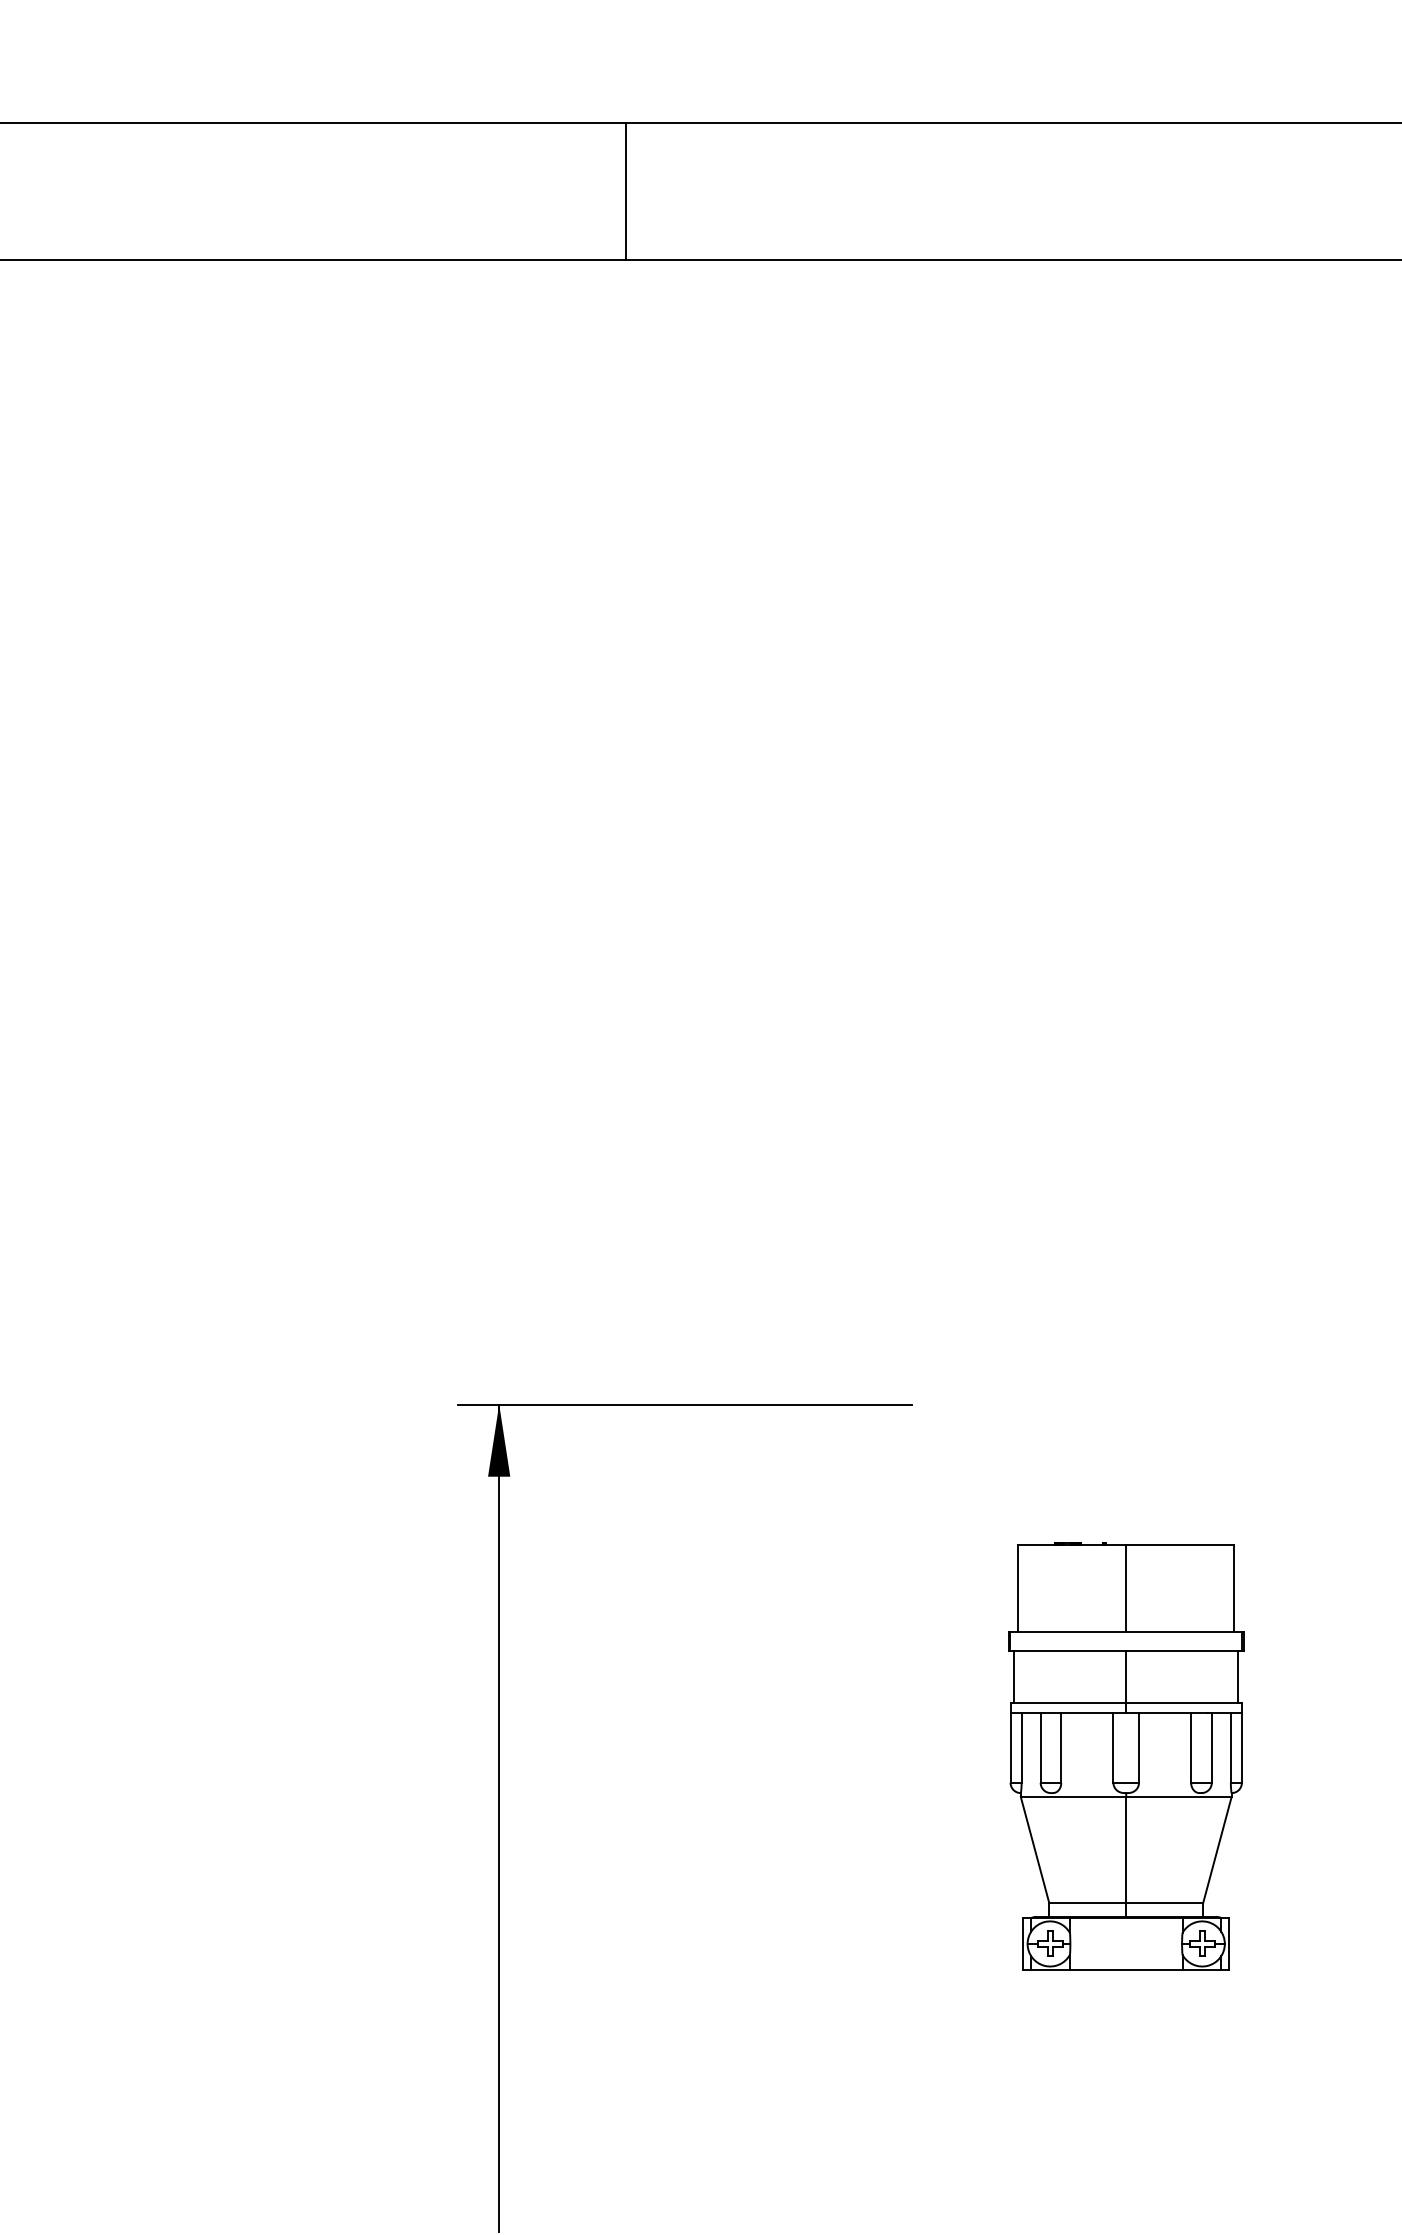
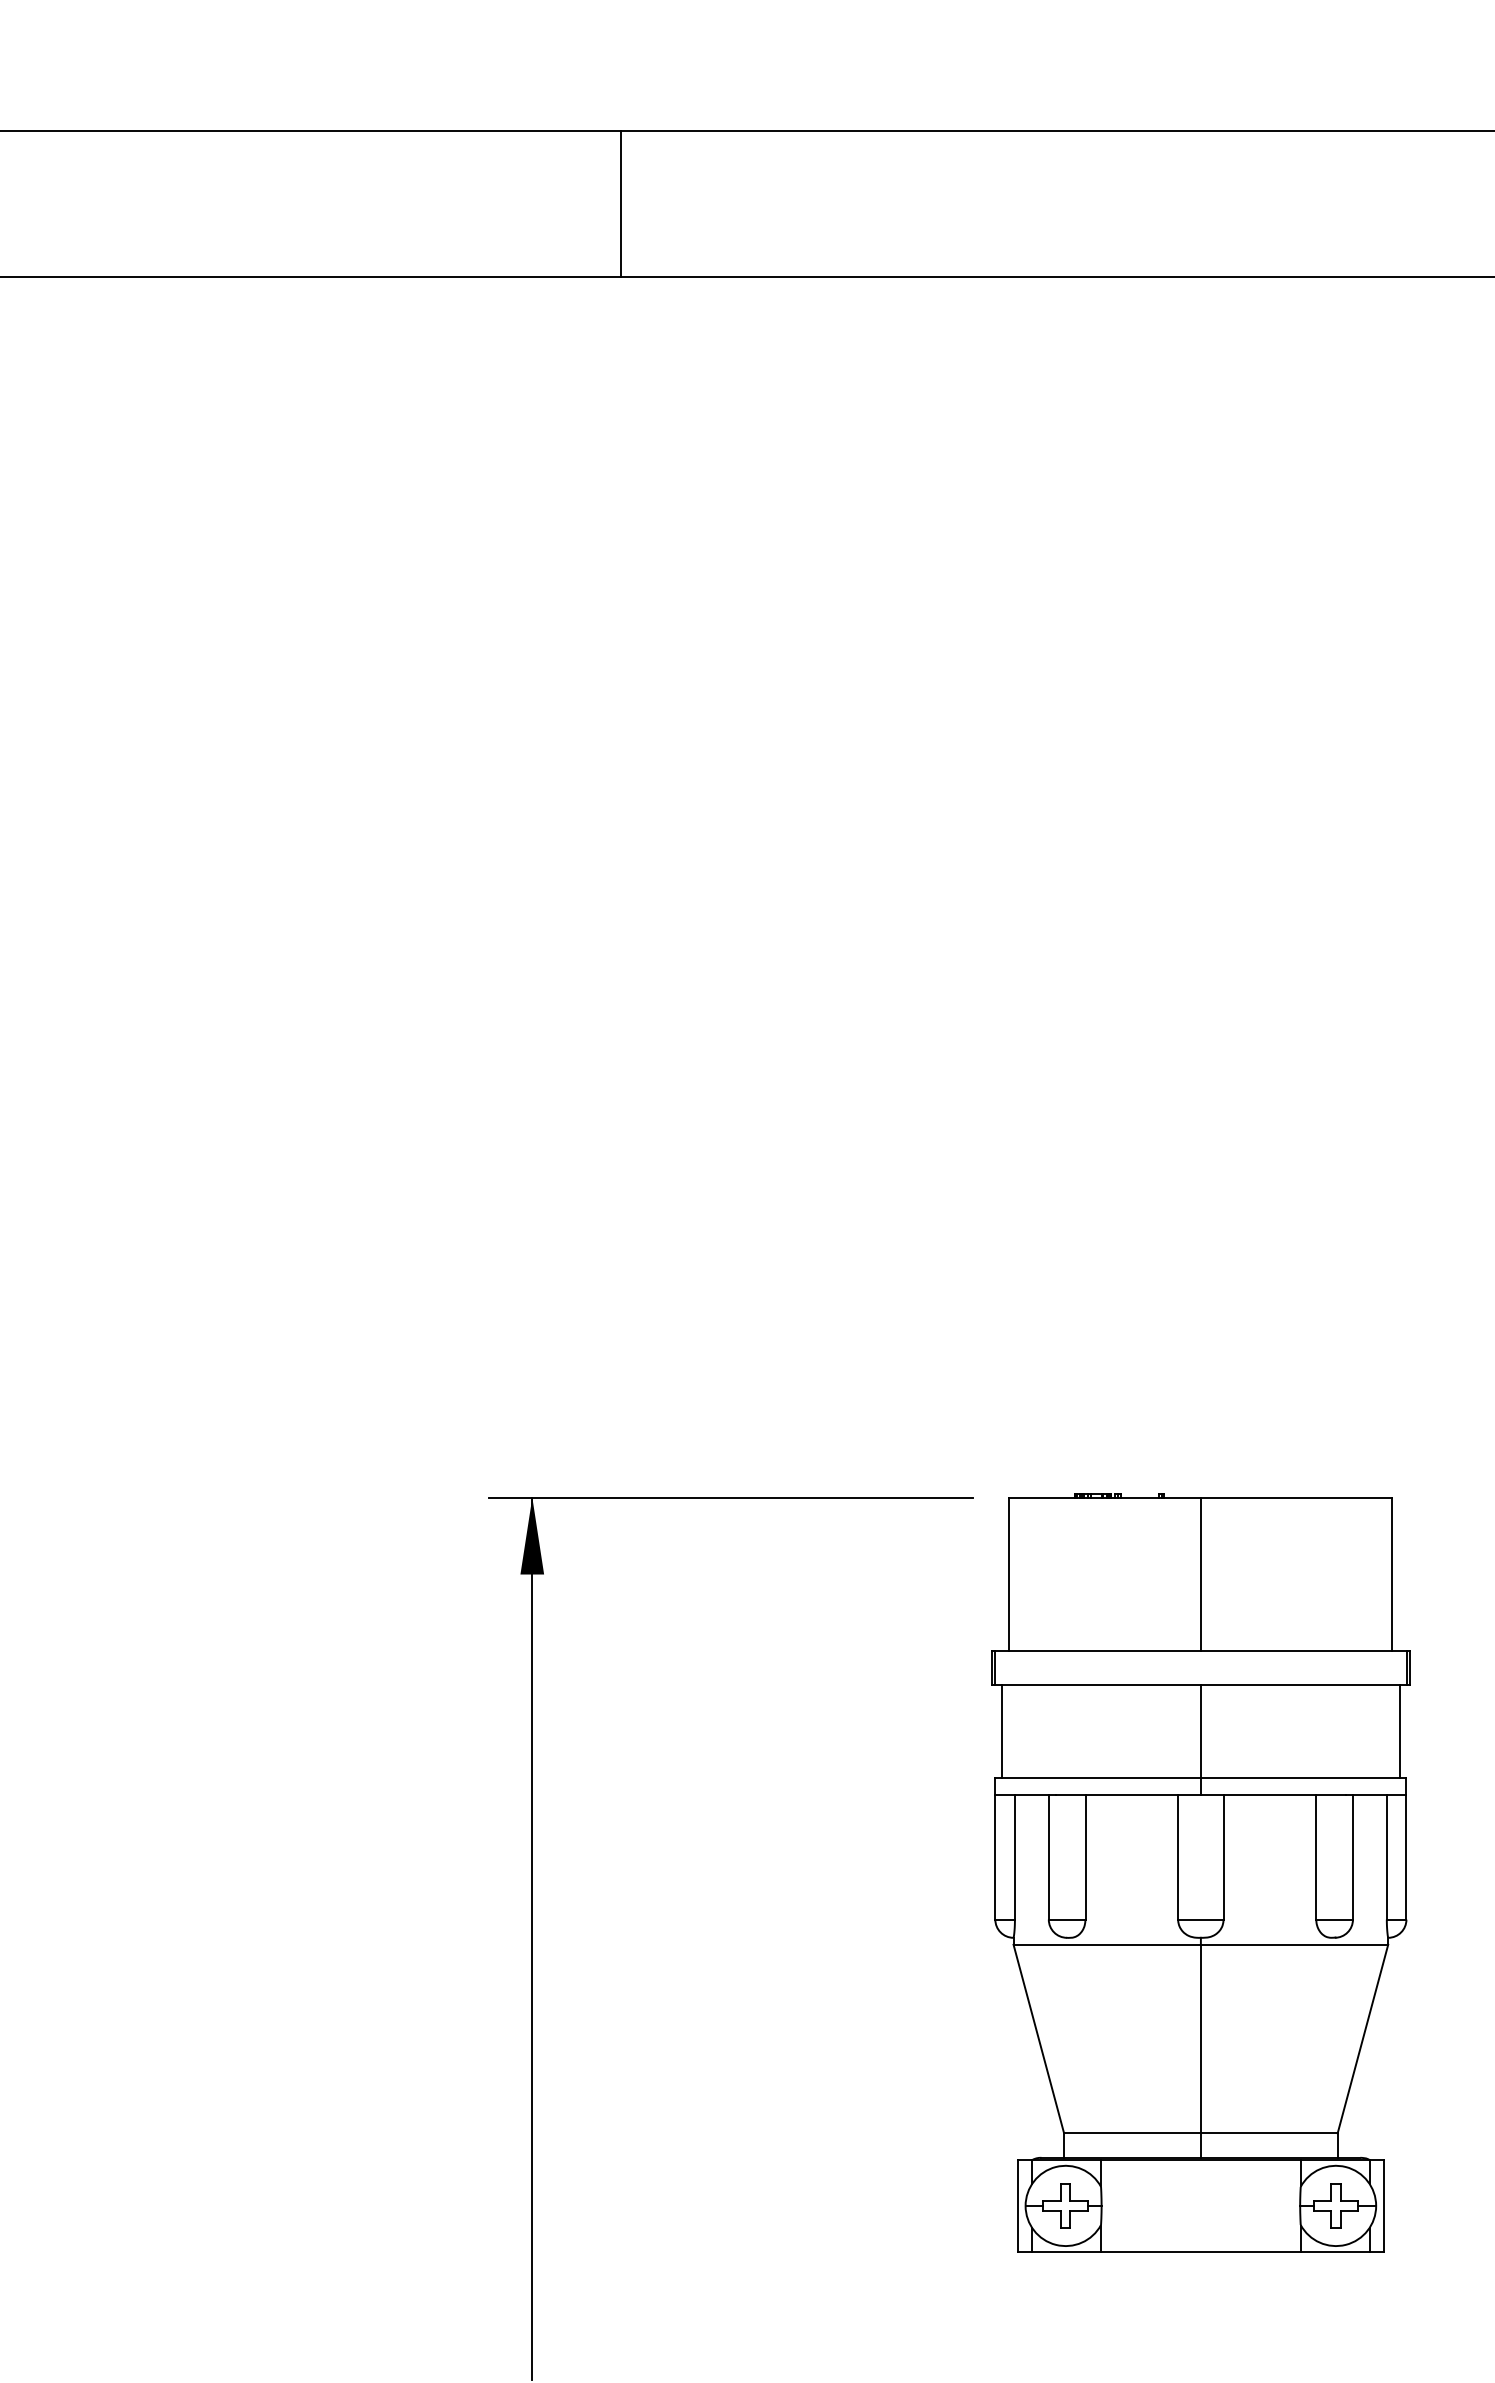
line: (625, 191) -> (621, 204), moved
part: (1125, 1756) -> (1200, 1872), size x1.67

